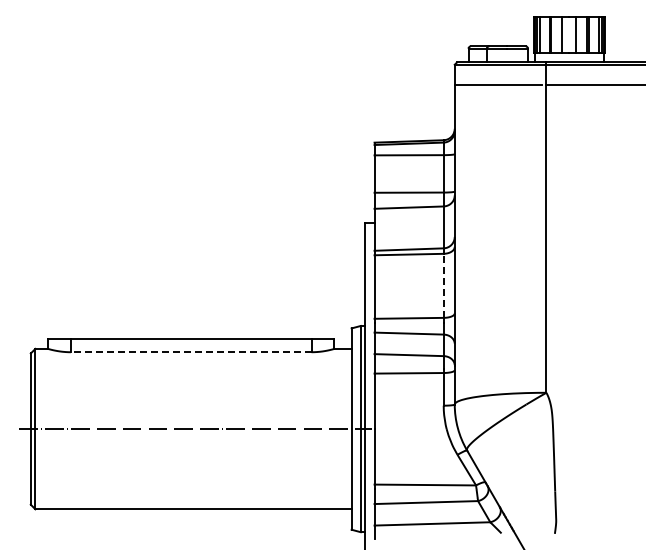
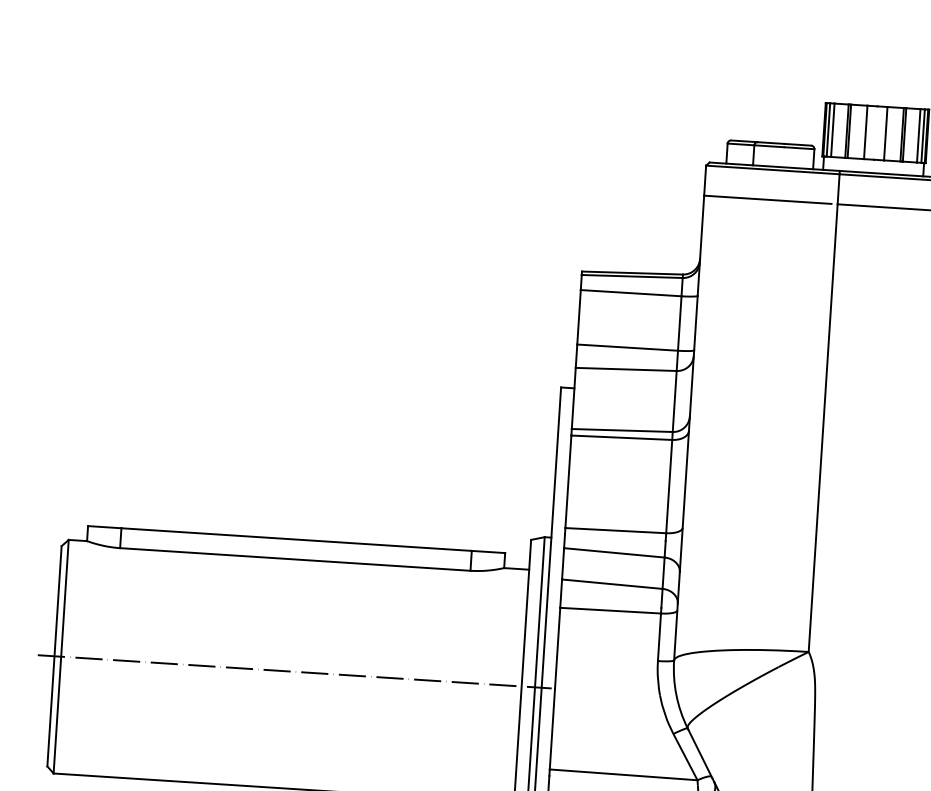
line: (443, 285) -> (668, 486), dashed -> solid
line: (190, 352) -> (294, 559), dashed -> solid

